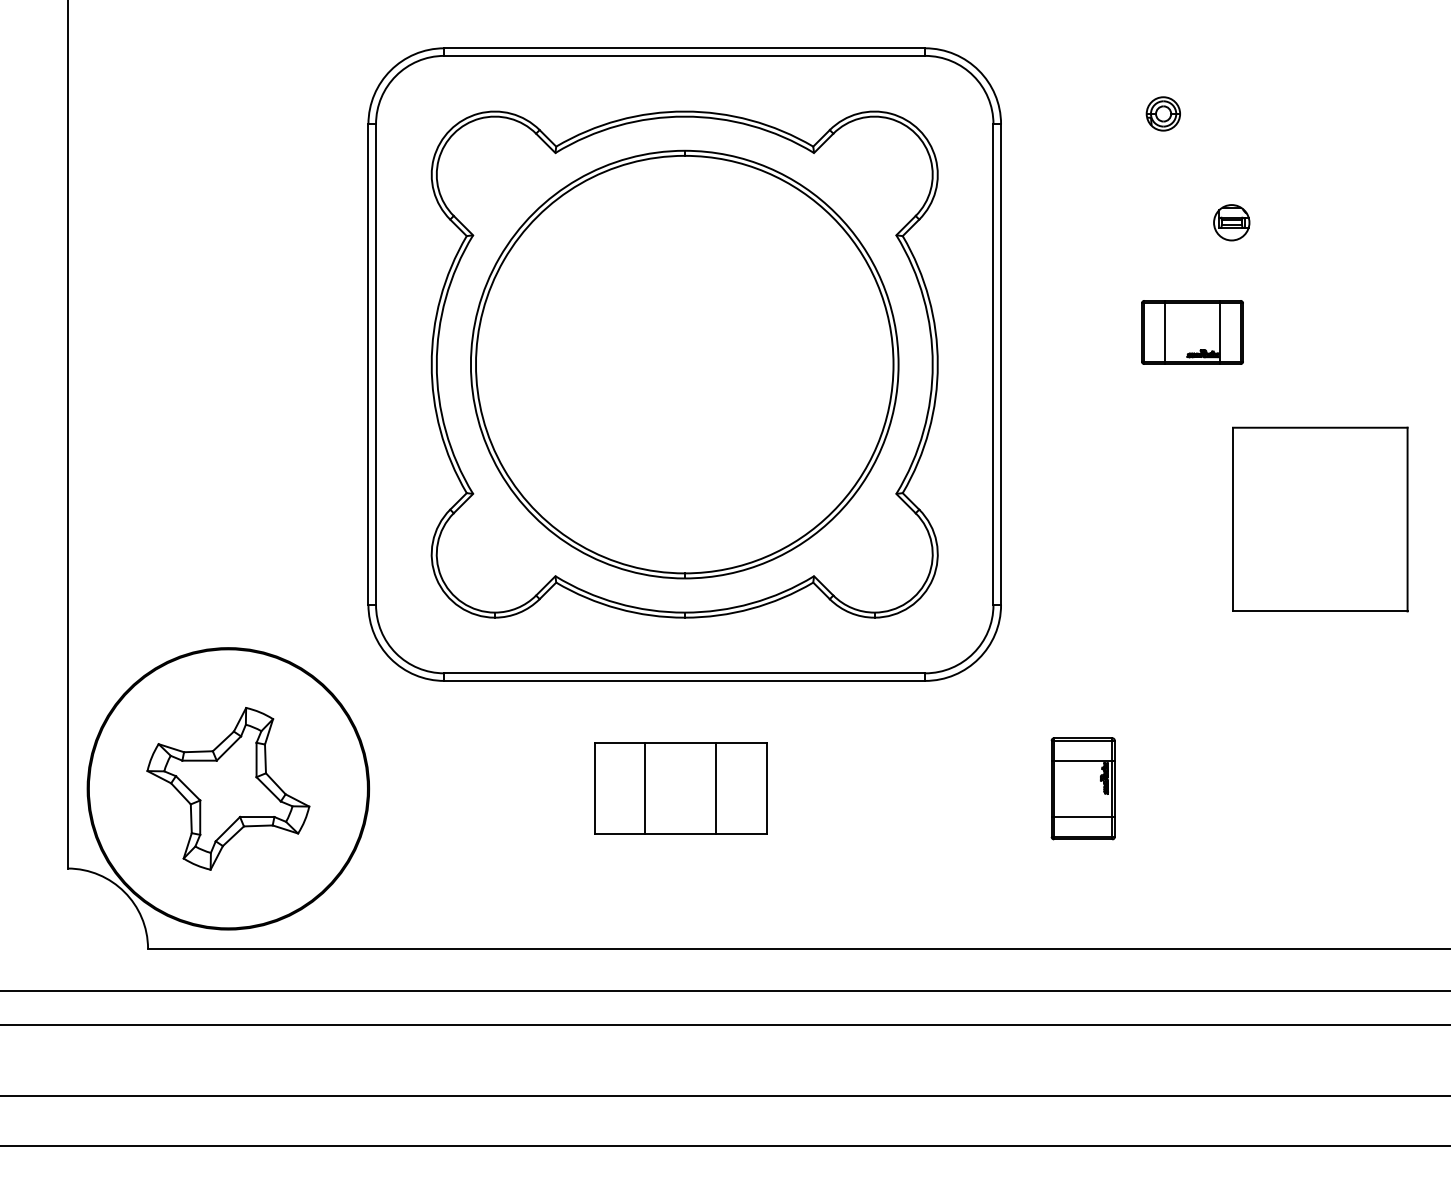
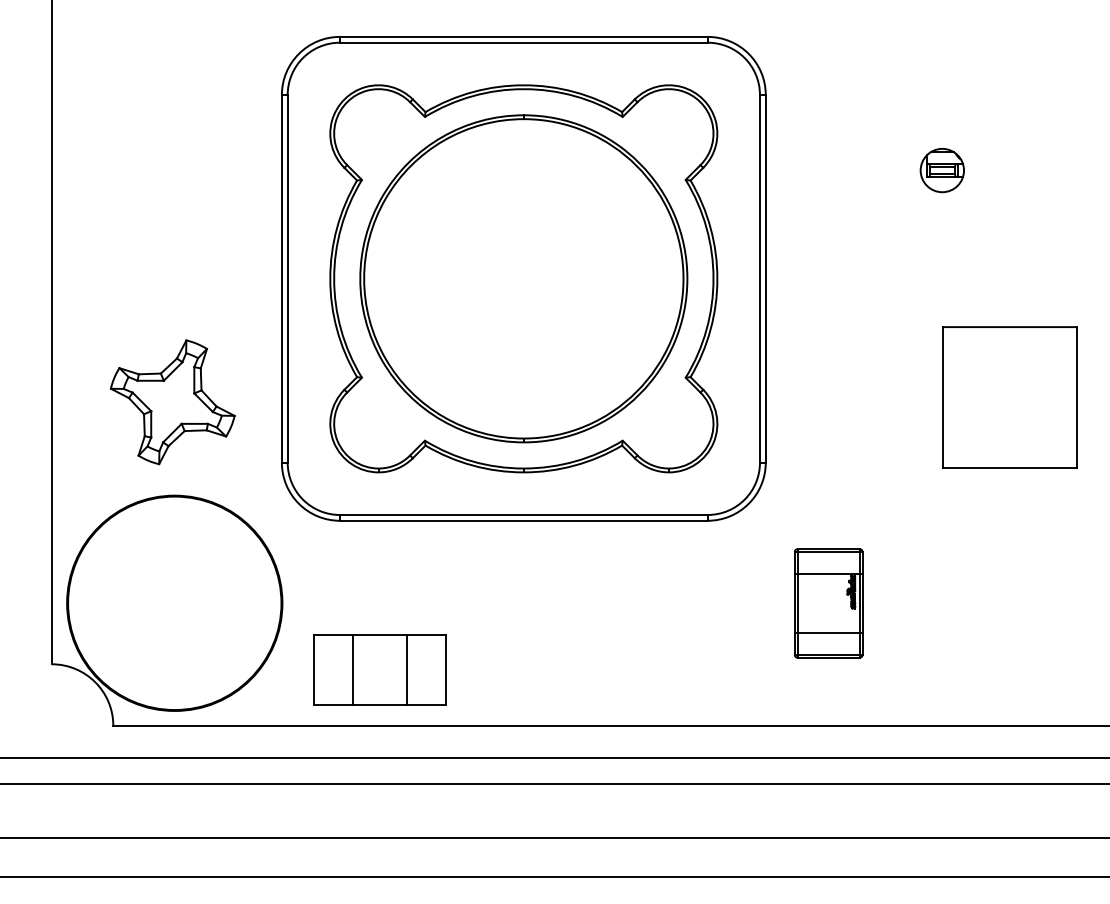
part: (1162, 113) -> (889, 86), removed
part: (1230, 221) -> (941, 169), size x1.6
part: (1191, 332) -> (911, 254), removed
part: (680, 787) -> (379, 669), moved
part: (1083, 787) -> (828, 602), size x1.4
part: (228, 789) -> (172, 402), moved

